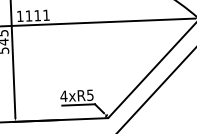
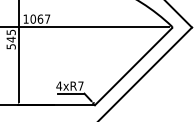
text: (37, 14) -> (40, 18), 1111 -> 1067
text: (89, 94) -> (80, 85), 4xR5 -> 4xR7

